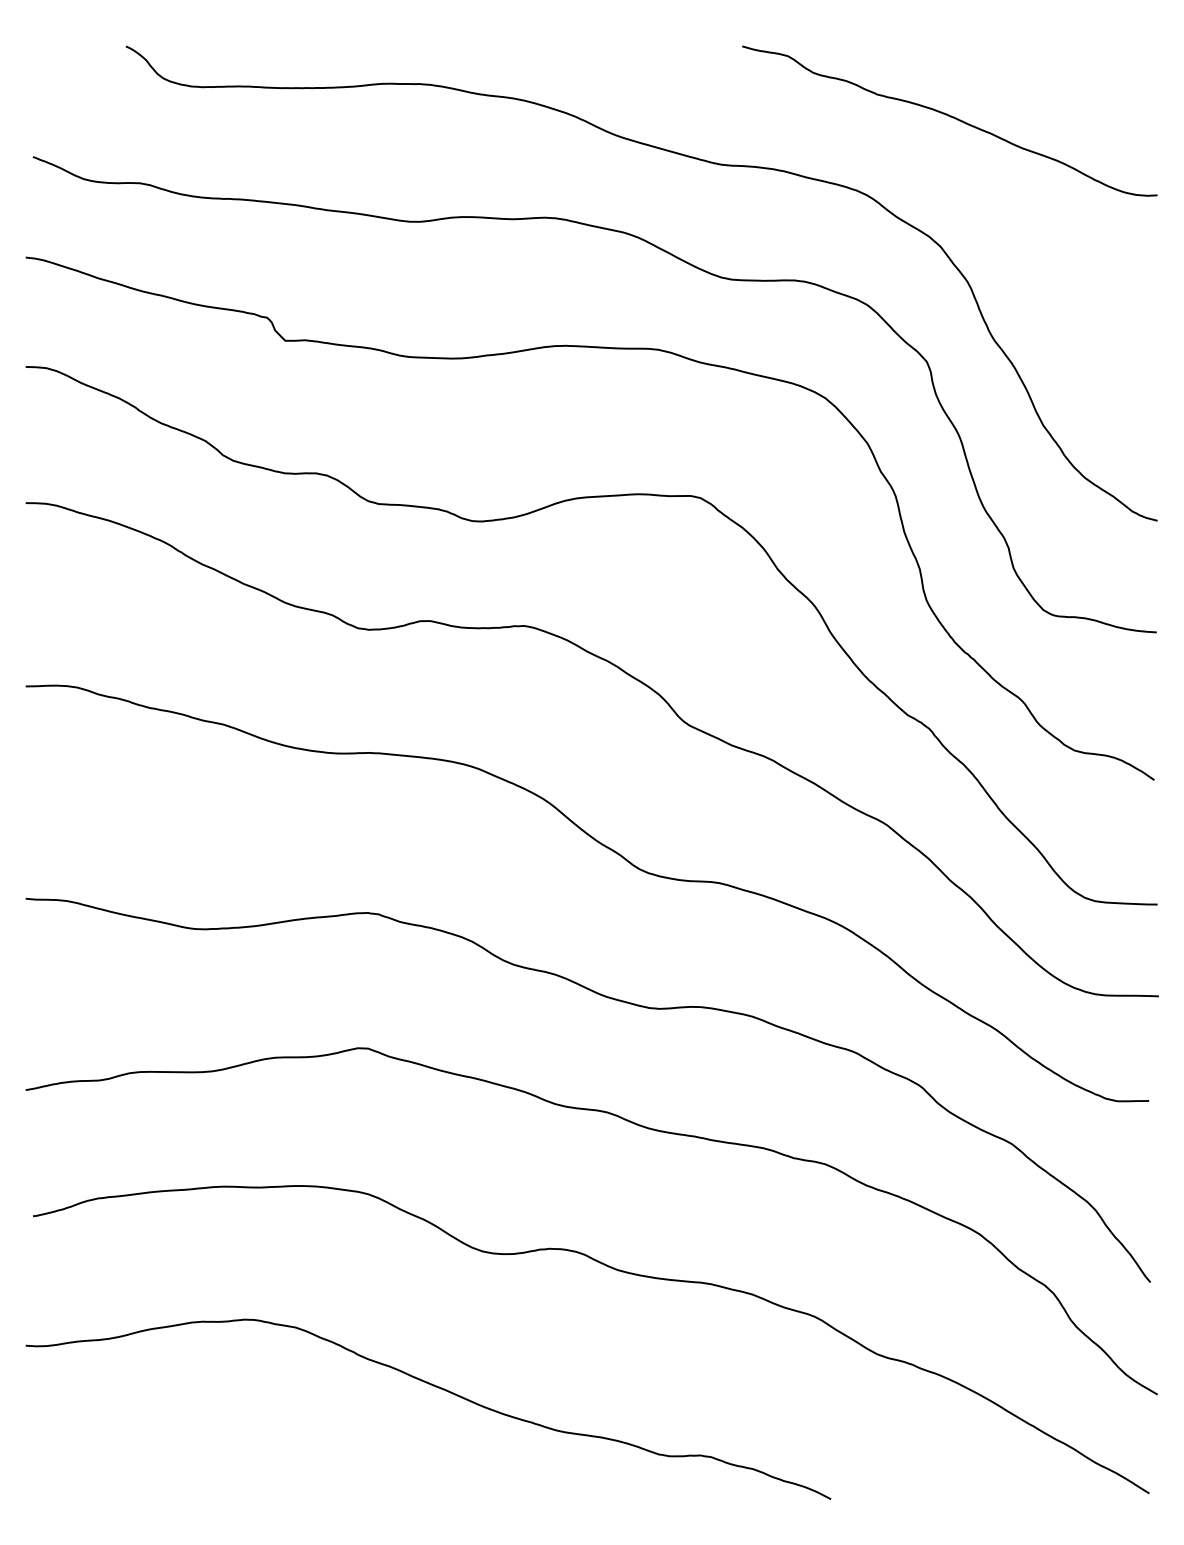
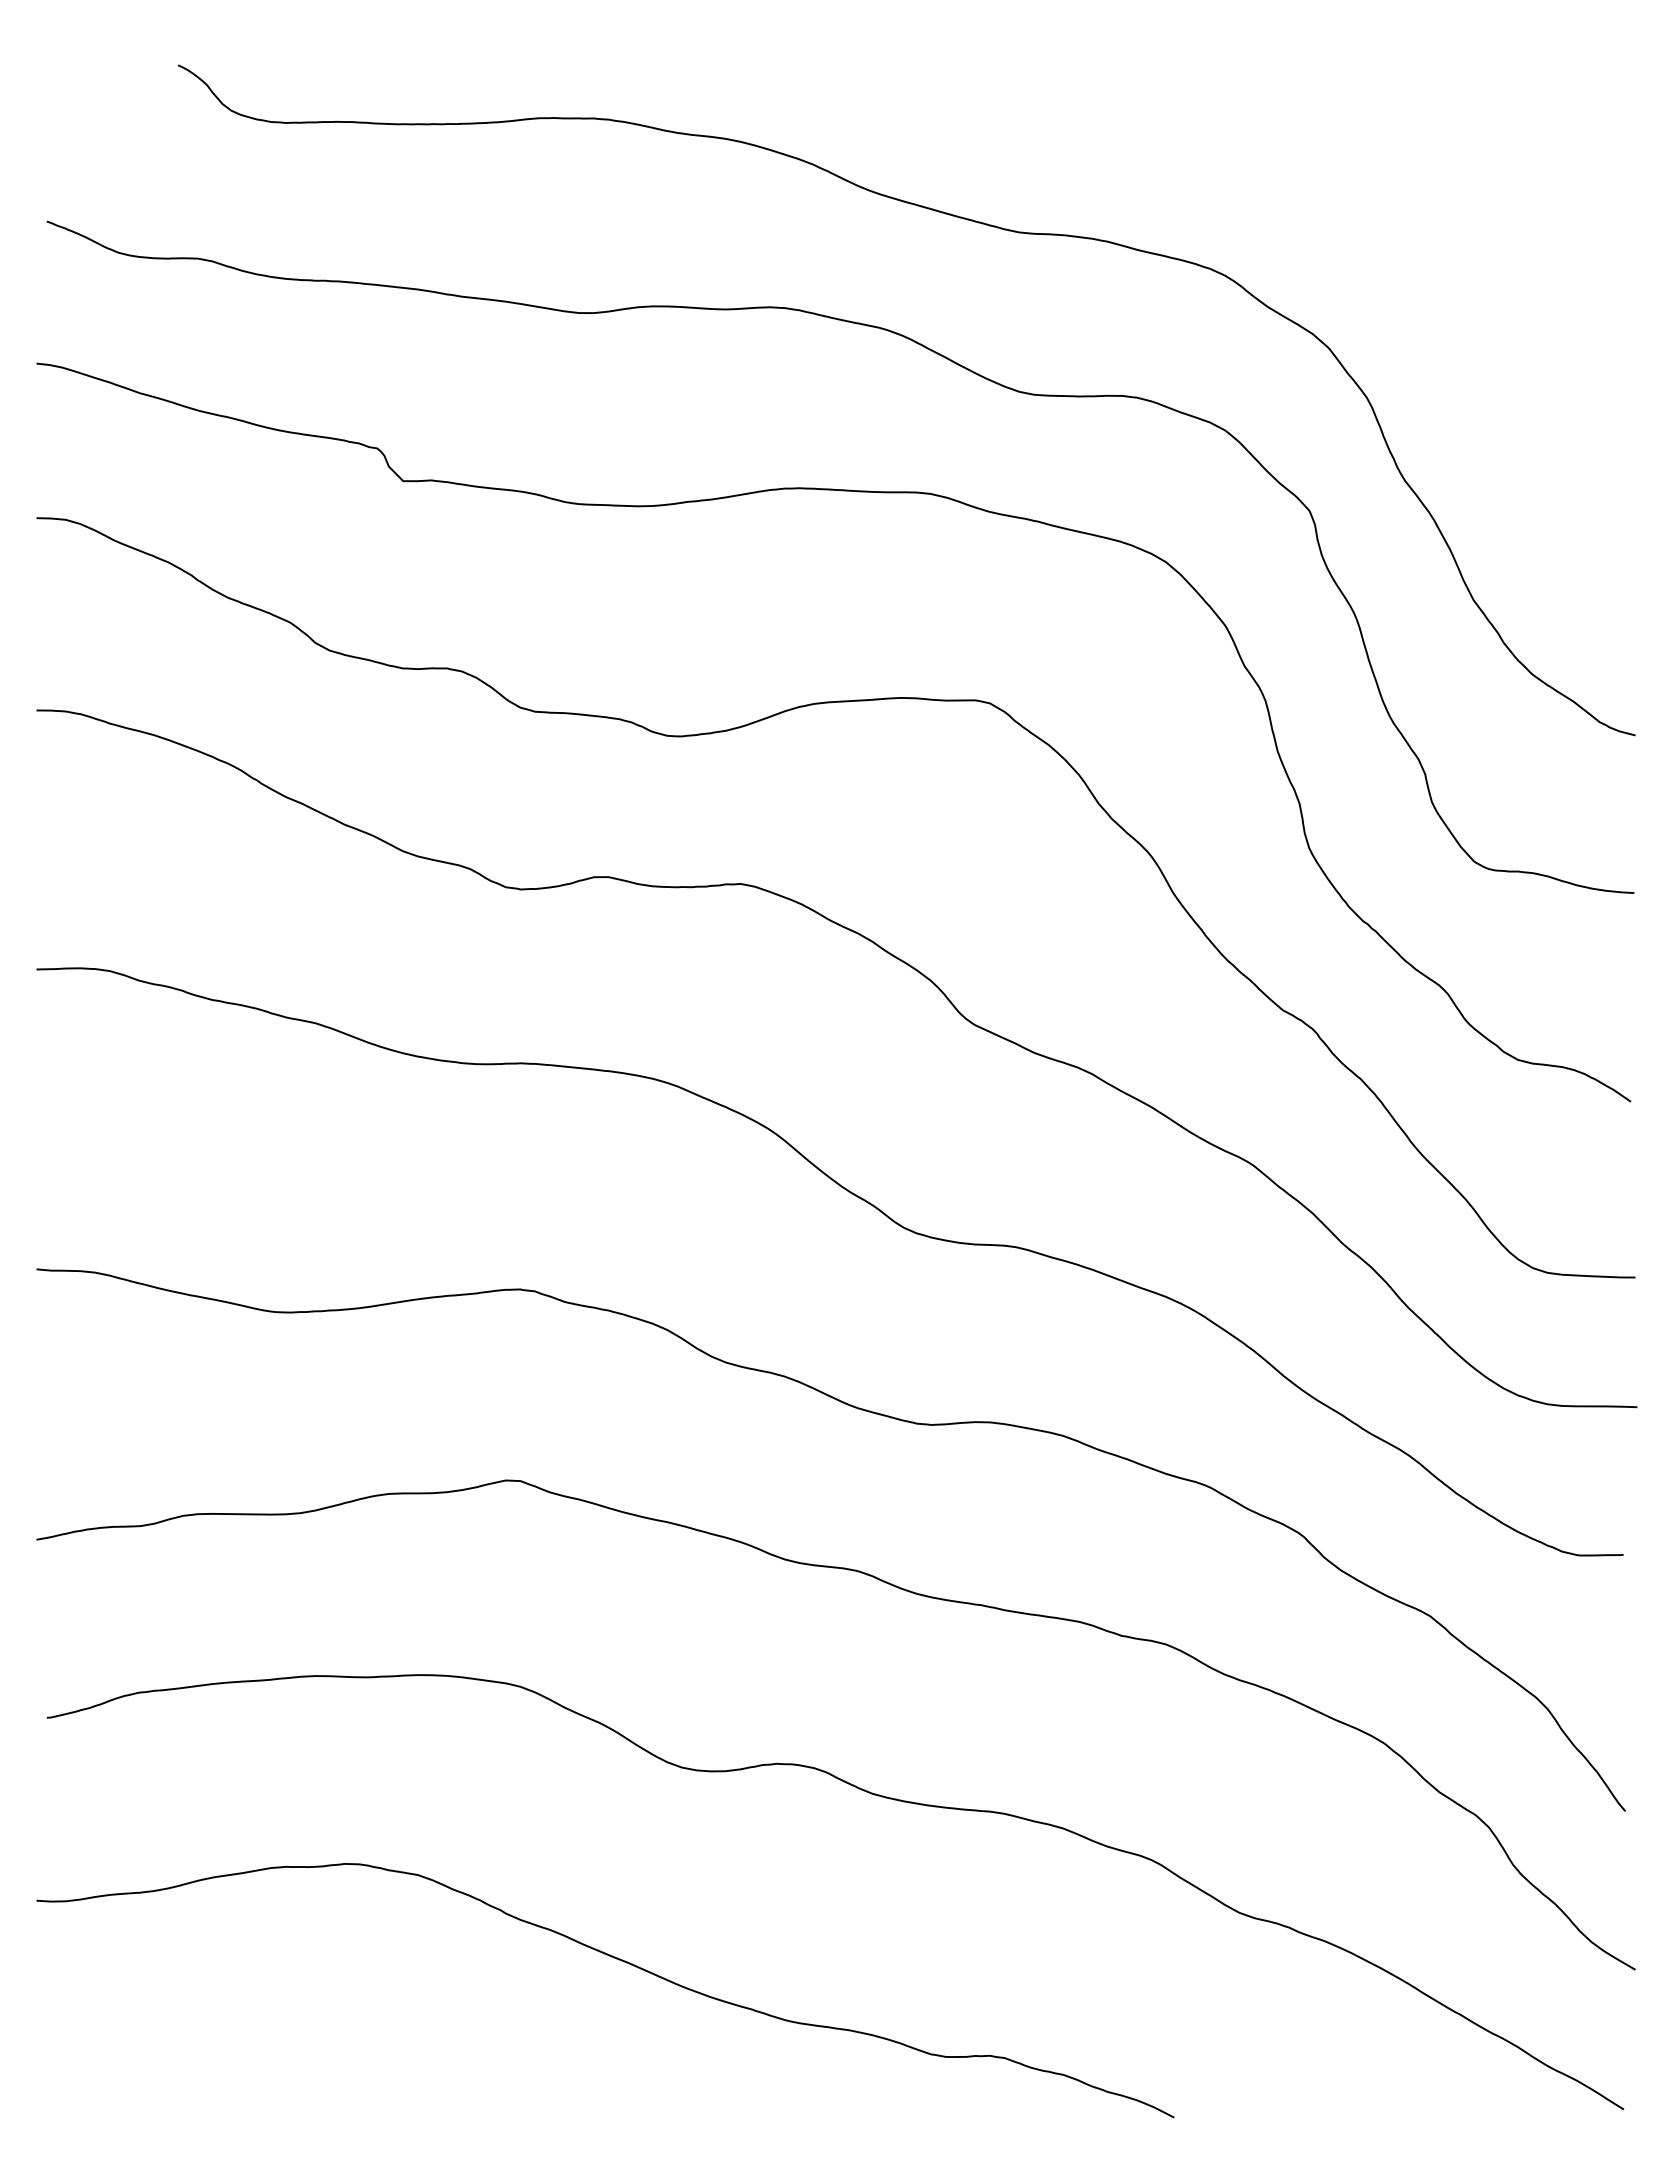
curve: (950, 117) -> (1343, 165), removed

